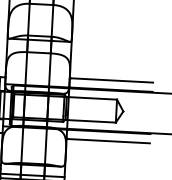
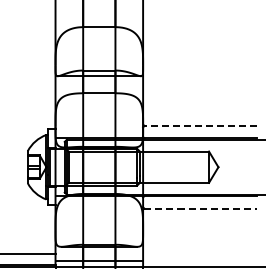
line: (111, 80) -> (200, 125), solid -> dashed
line: (109, 141) -> (201, 208), solid -> dashed

